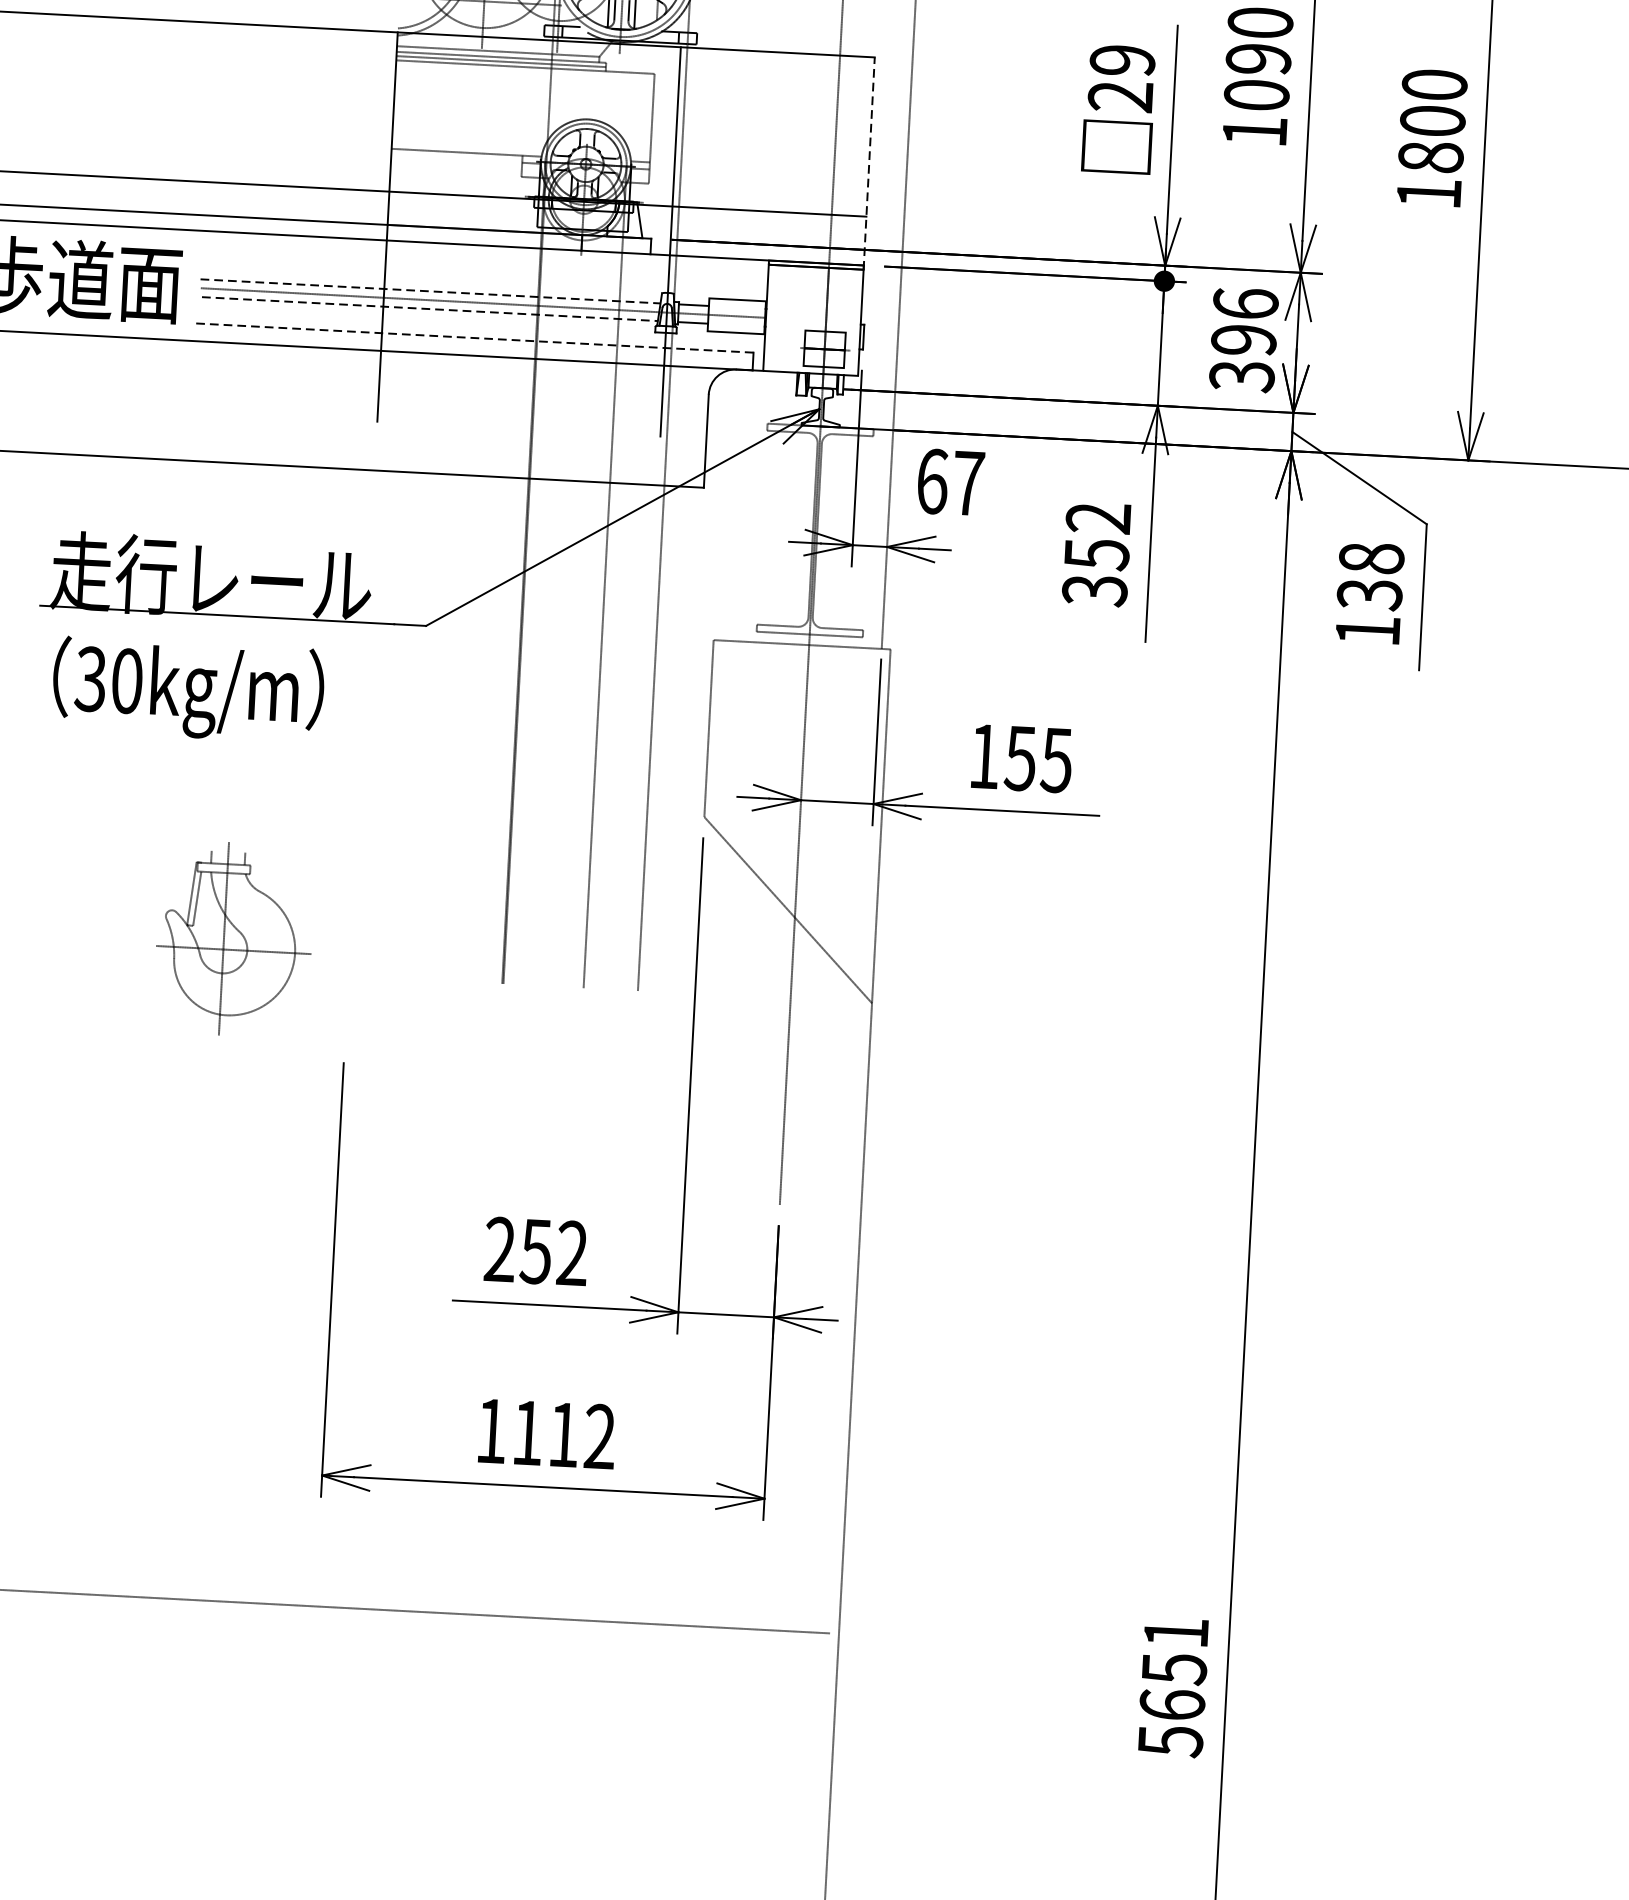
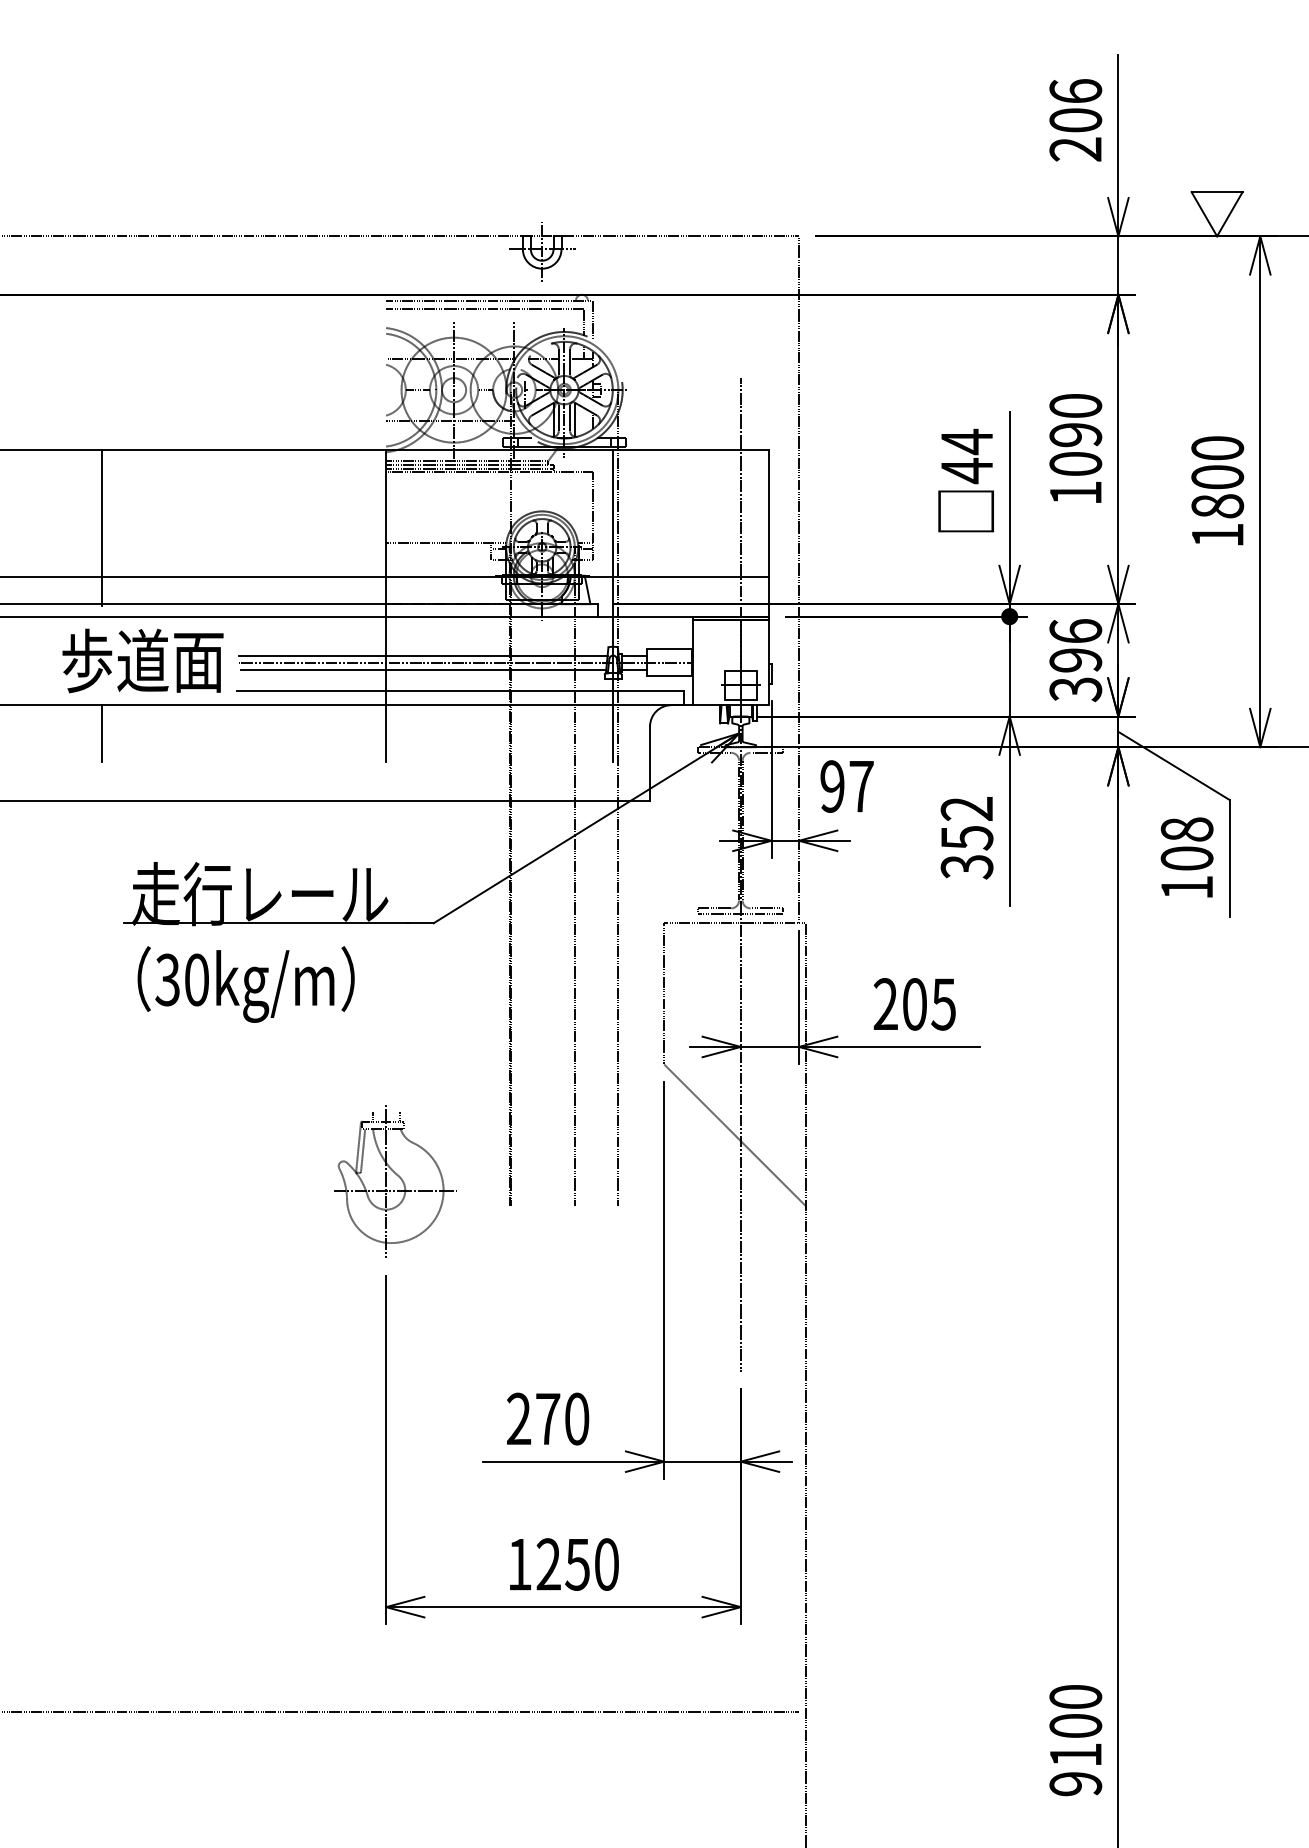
text: (1121, 78) -> (966, 456), 29 -> 44
line: (39, 110) -> (102, 527), added
line: (869, 163) -> (768, 534), dashed -> solid
line: (430, 291) -> (423, 655), dashed -> solid
line: (430, 308) -> (423, 669), dashed -> solid
line: (474, 338) -> (460, 691), dashed -> solid
line: (25, 367) -> (102, 733), added
text: (932, 481) -> (832, 786), 67 -> 97
text: (1369, 594) -> (1186, 858), 138 -> 108
text: (1001, 757) -> (899, 1004), 155 -> 205
part: (235, 938) -> (395, 1181), moved
text: (554, 1251) -> (562, 1418), 252 -> 270
text: (563, 1434) -> (577, 1564), 1112 -> 1250
text: (1173, 1686) -> (1075, 1740), 5651 -> 9100

